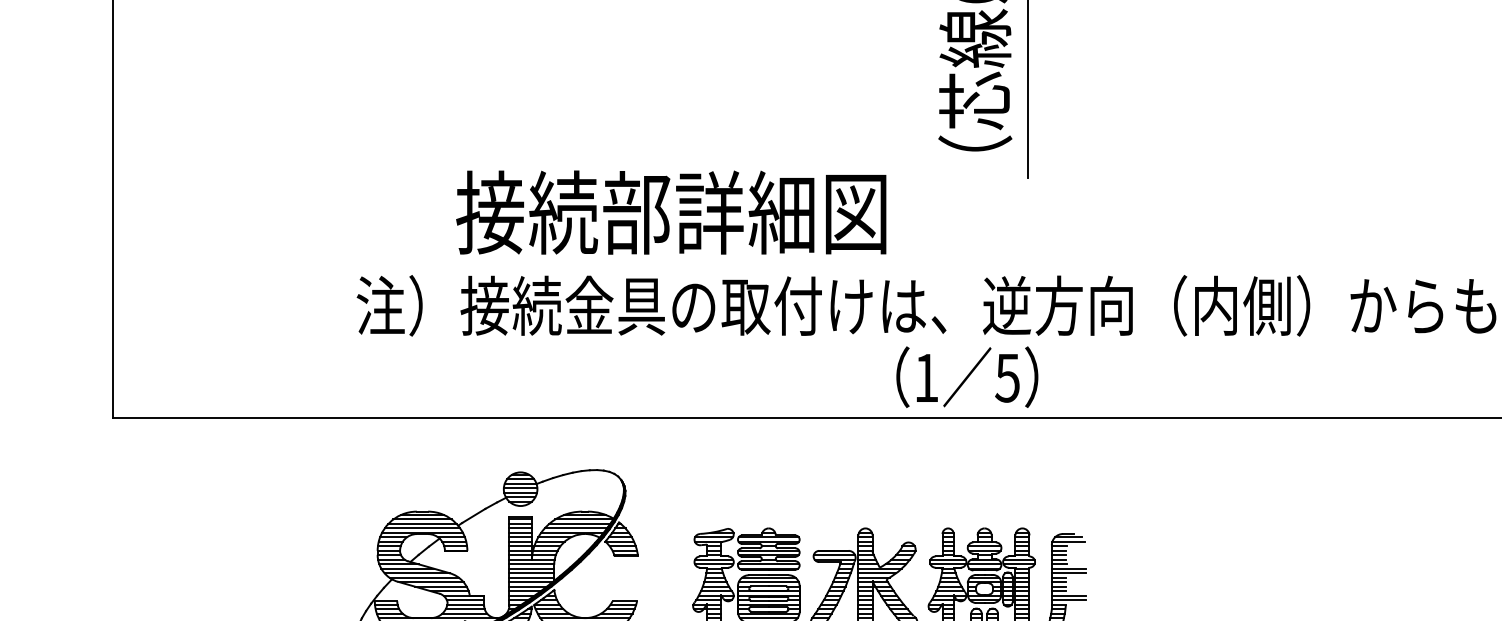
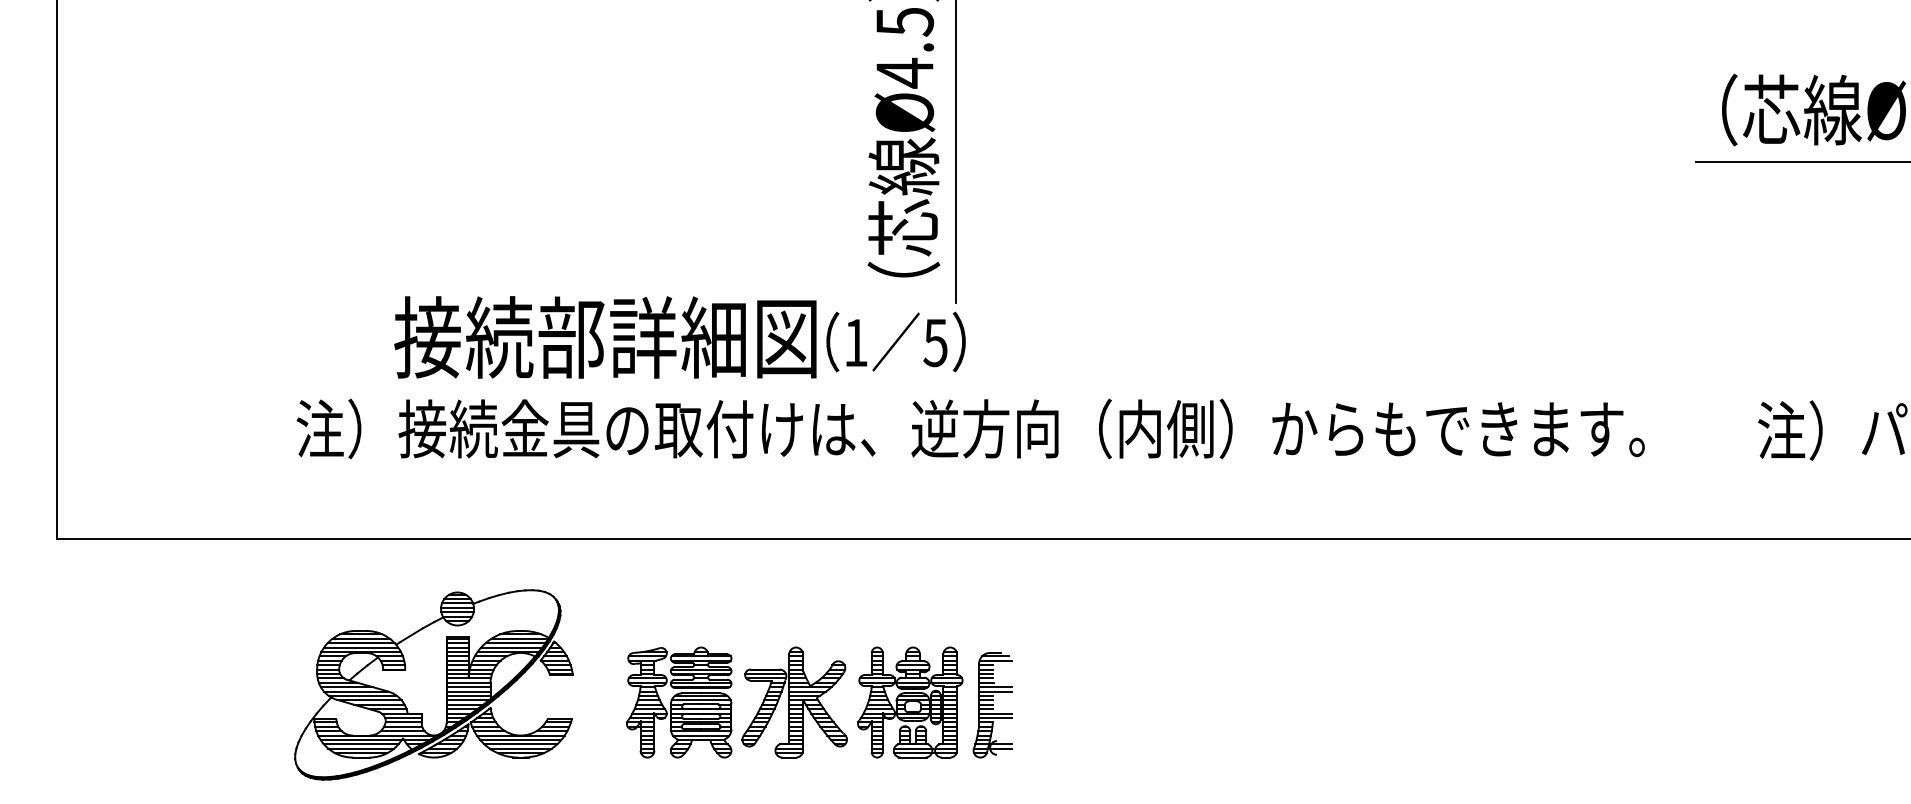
text: (966, 376) -> (895, 341), moved

